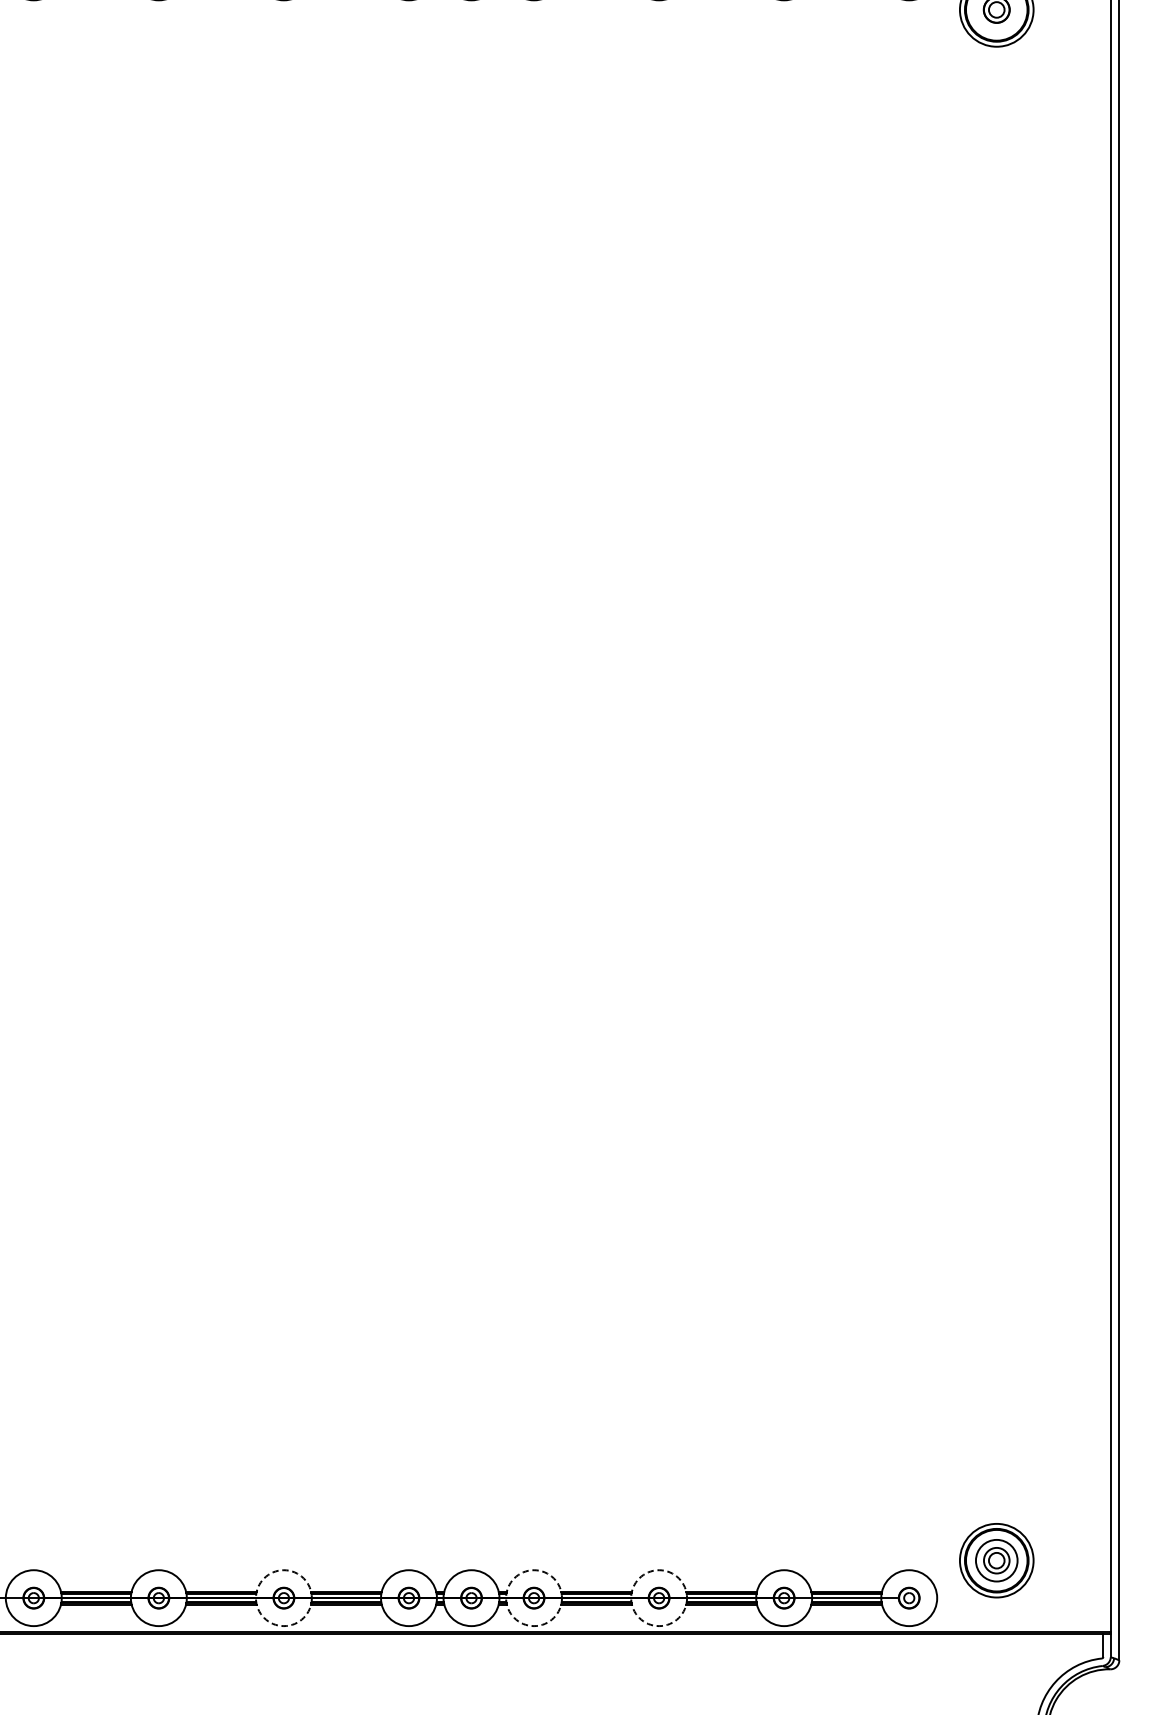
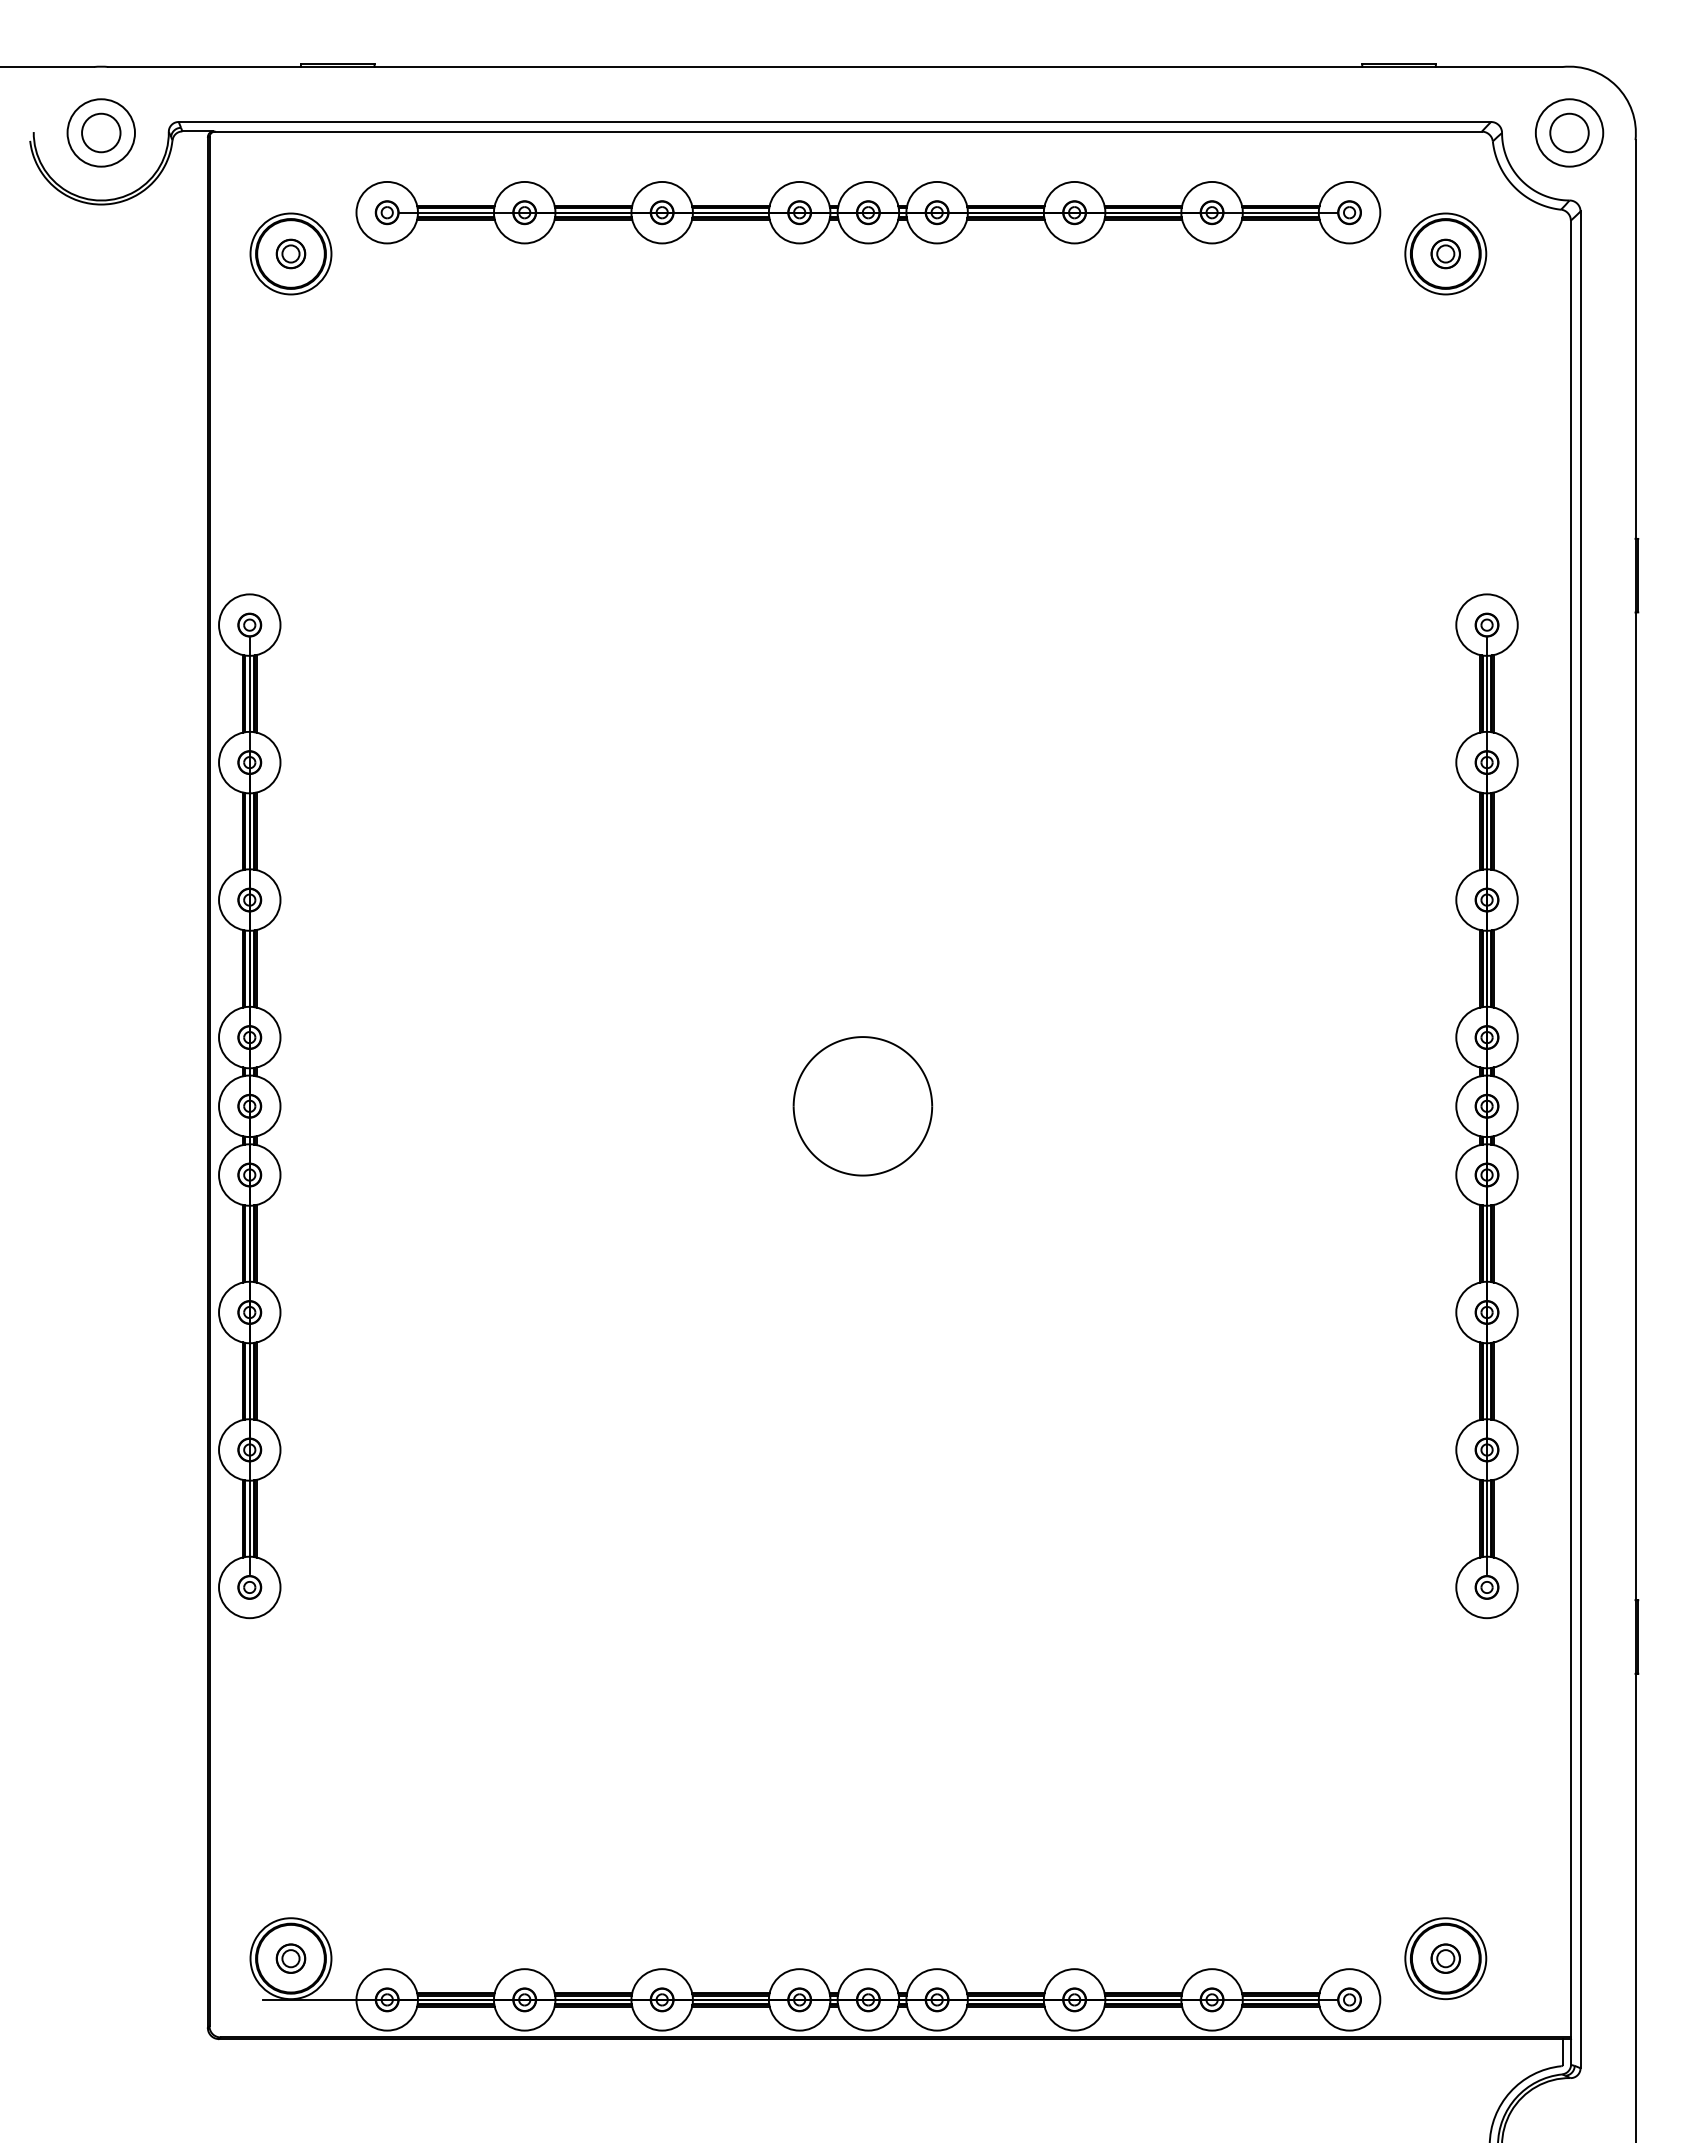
part: (466, 785) -> (862, 1106), added
part: (1033, 785) -> (1486, 1106), added
circle: (996, 1560) -> (1445, 1958), size x0.62
circle: (283, 1597) -> (661, 1999), dashed -> solid
circle: (533, 1597) -> (936, 1999), dashed -> solid
circle: (659, 1597) -> (1074, 1999), dashed -> solid

